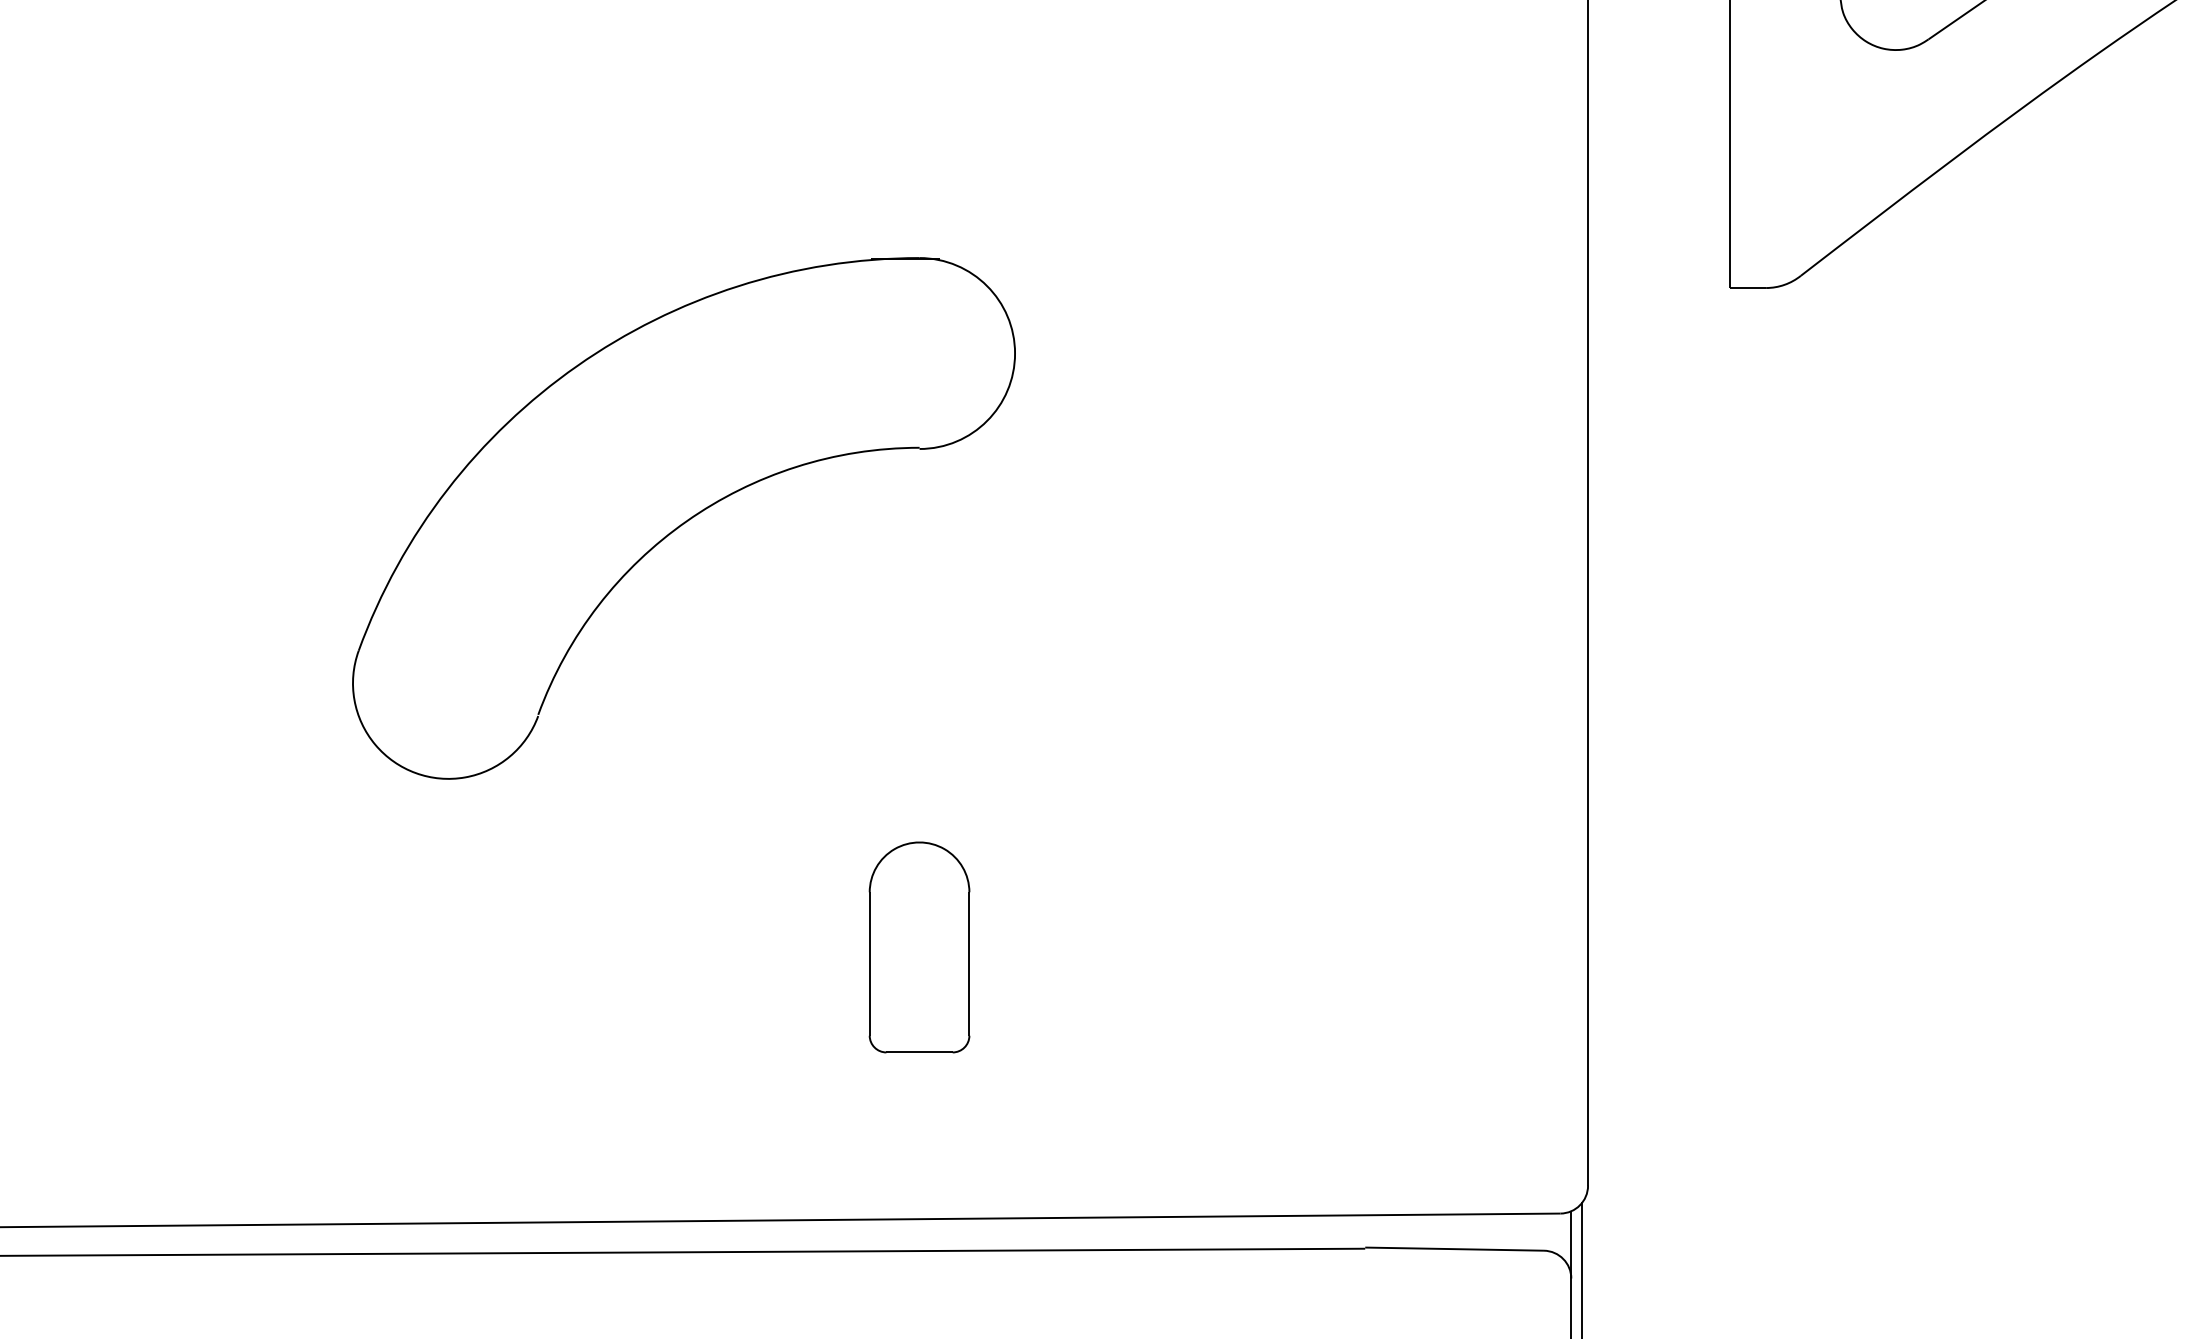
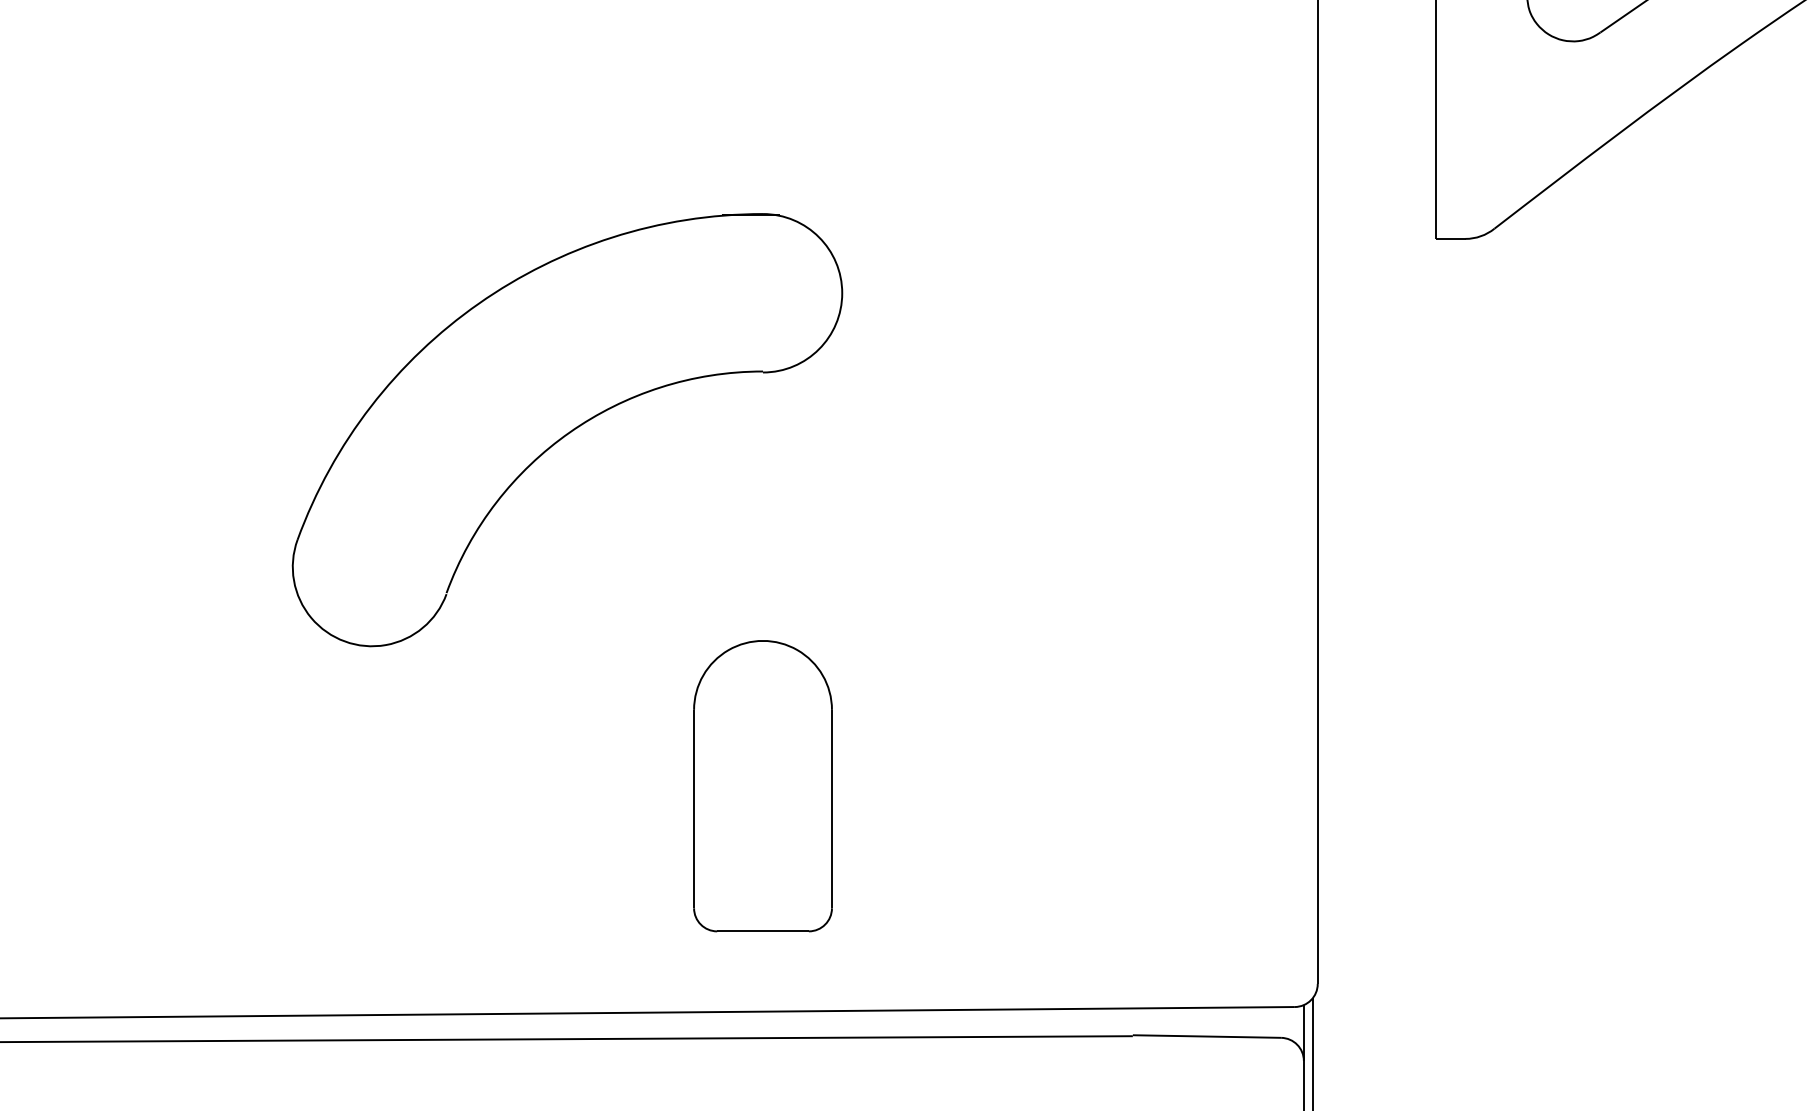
part: (919, 947) -> (762, 786), size x1.67

